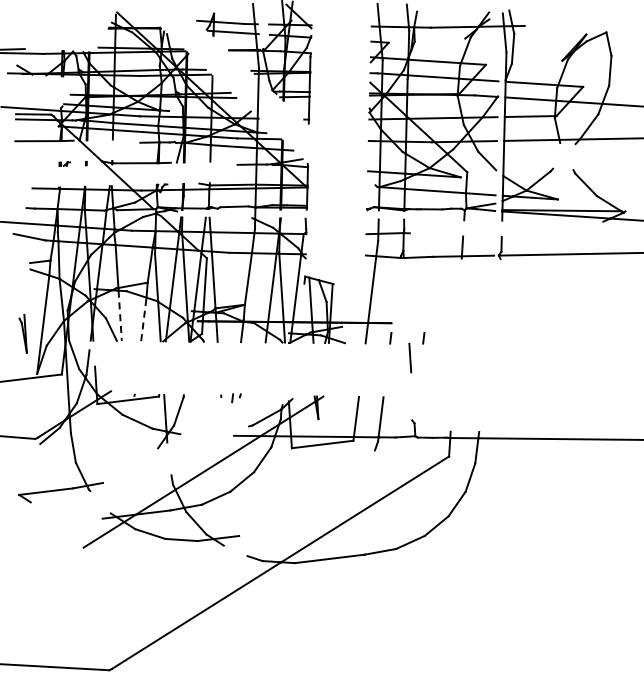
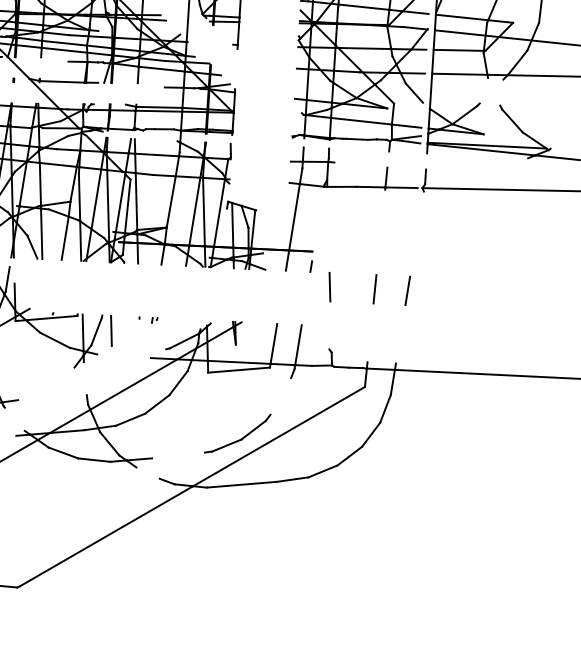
line: (120, 316) -> (41, 234), dashed -> solid
line: (143, 319) -> (64, 238), dashed -> solid
line: (423, 338) -> (343, 268), removed
line: (455, 358) -> (375, 289), added
line: (487, 358) -> (407, 290), added
part: (236, 397) -> (154, 319), size x0.62
line: (193, 410) -> (111, 331), added
part: (325, 513) -> (239, 439), added

